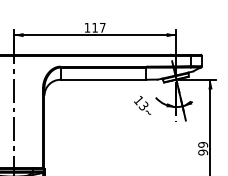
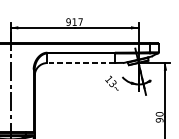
text: (87, 27) -> (68, 21), 117 -> 917
line: (103, 79) -> (81, 62), solid -> dashed
text: (203, 144) -> (159, 113), 99 -> 90

